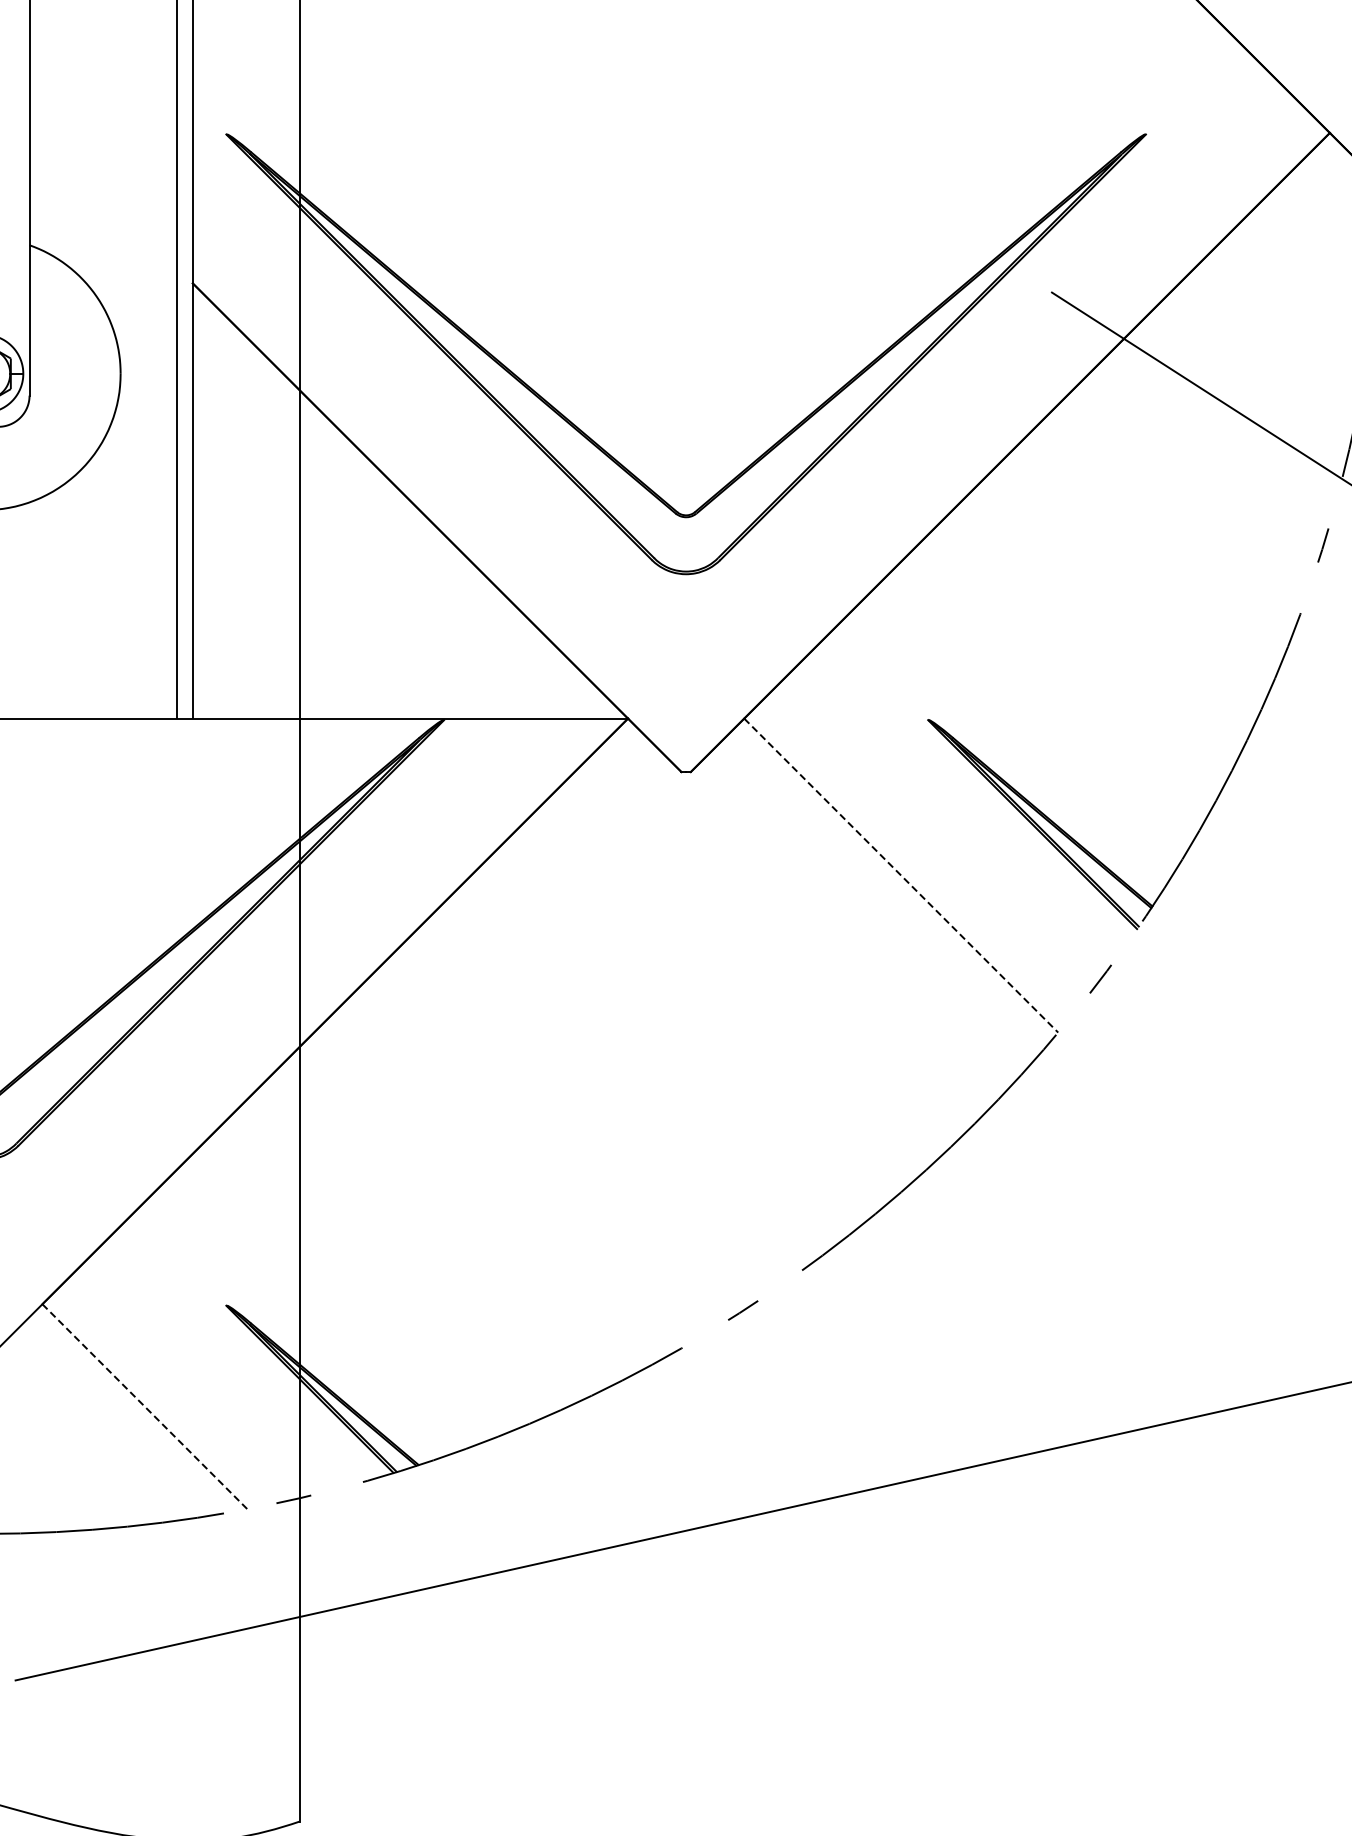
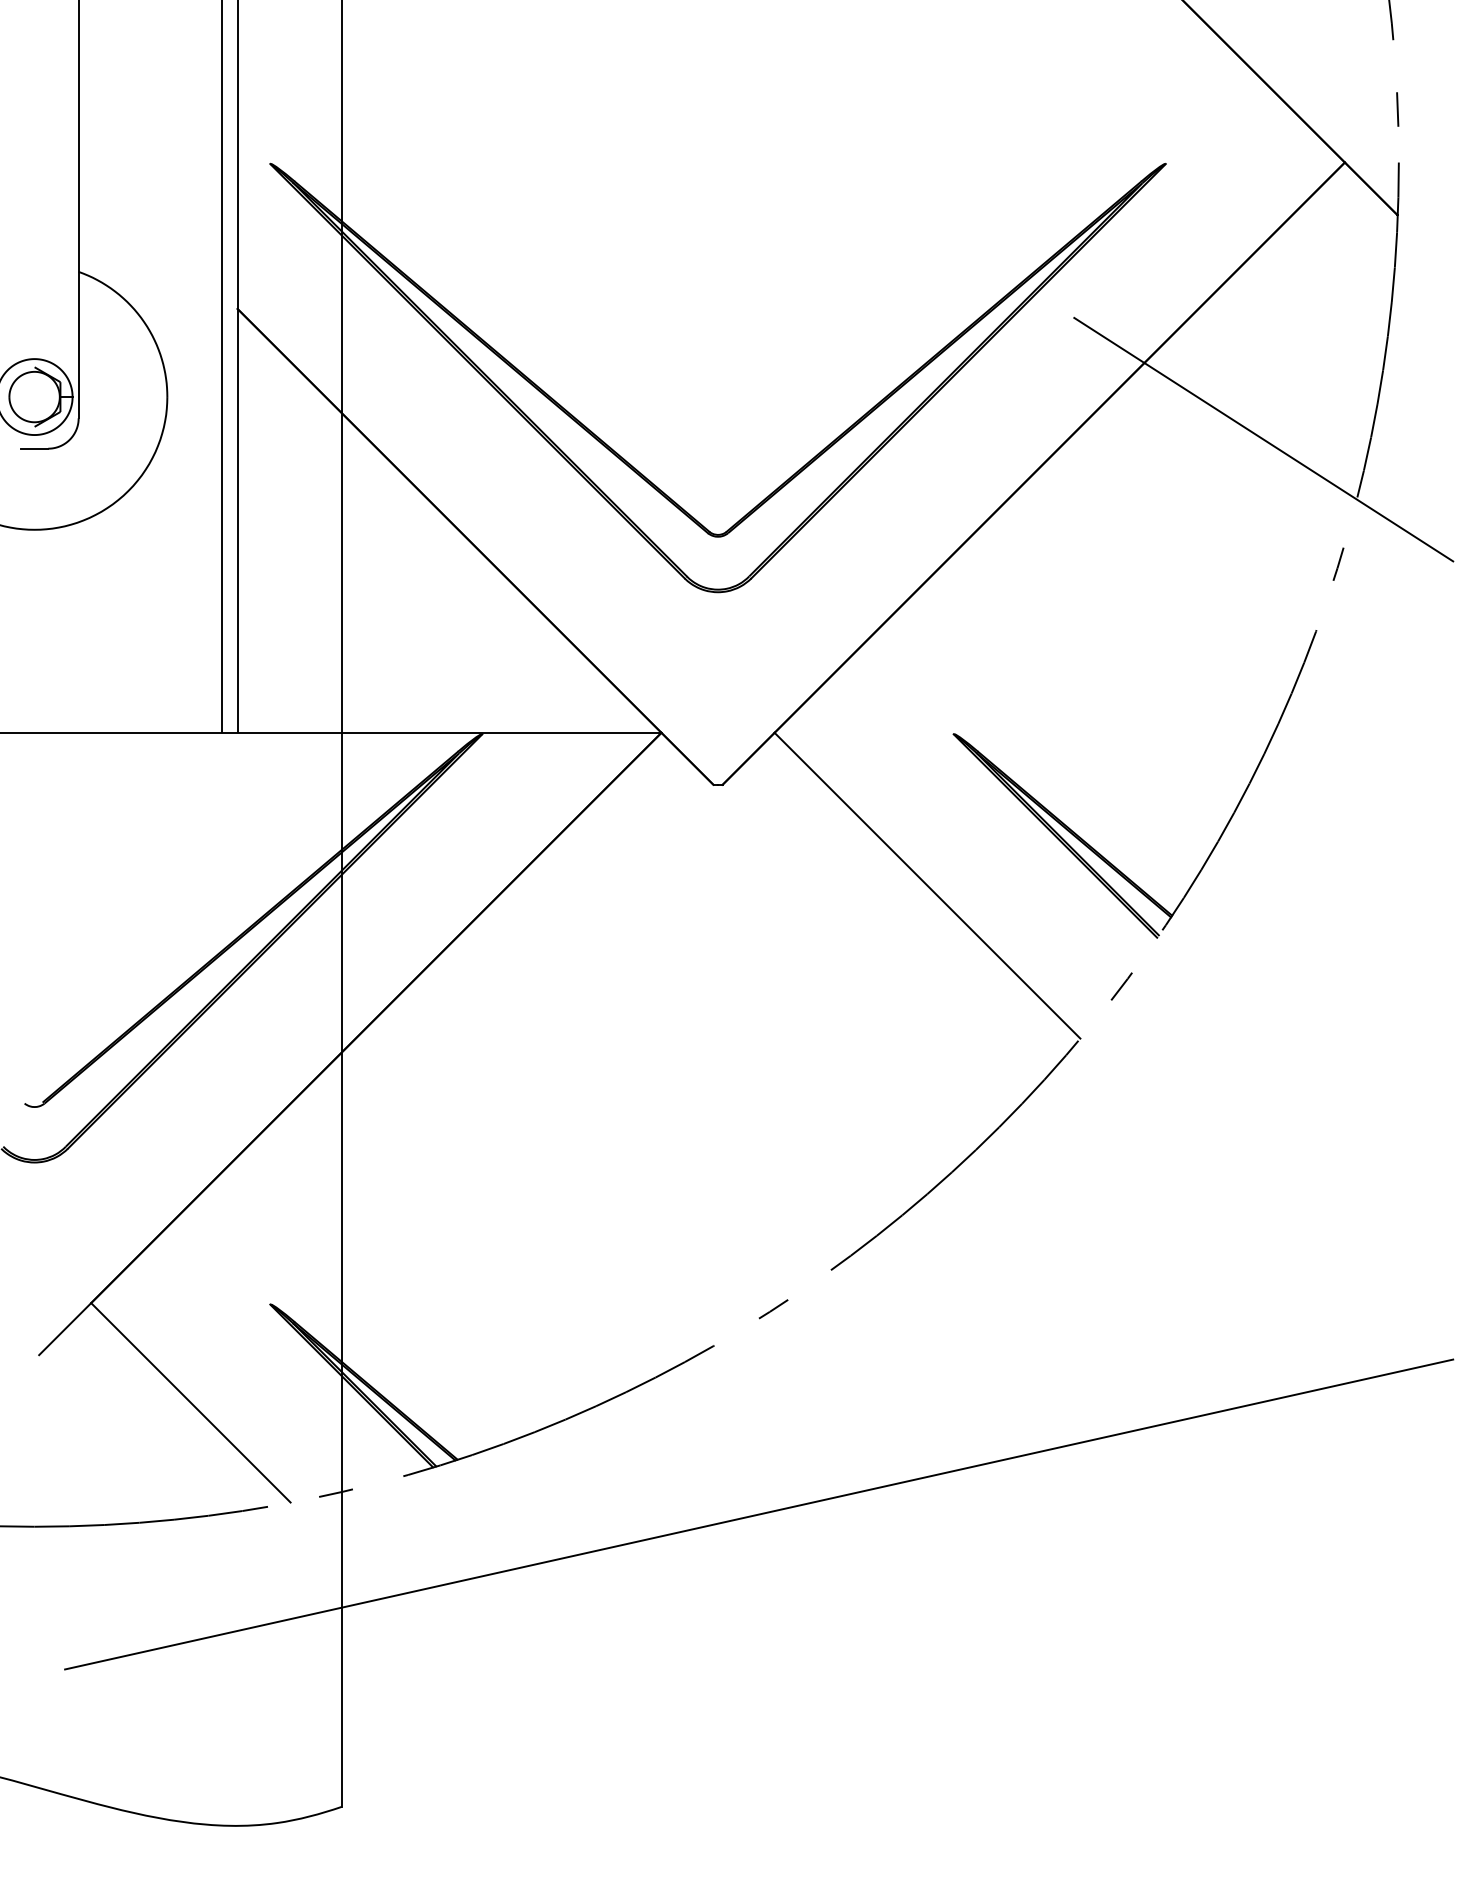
line: (901, 876) -> (927, 886), dashed -> solid
line: (145, 1407) -> (191, 1403), dashed -> solid

